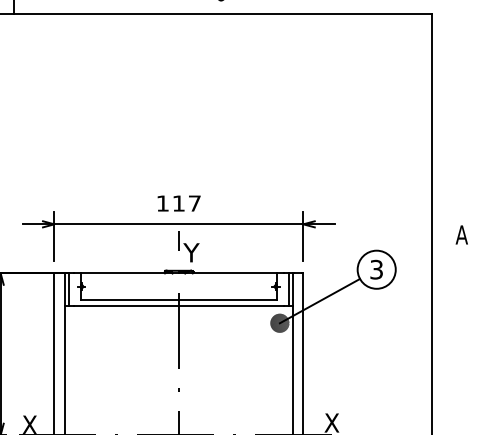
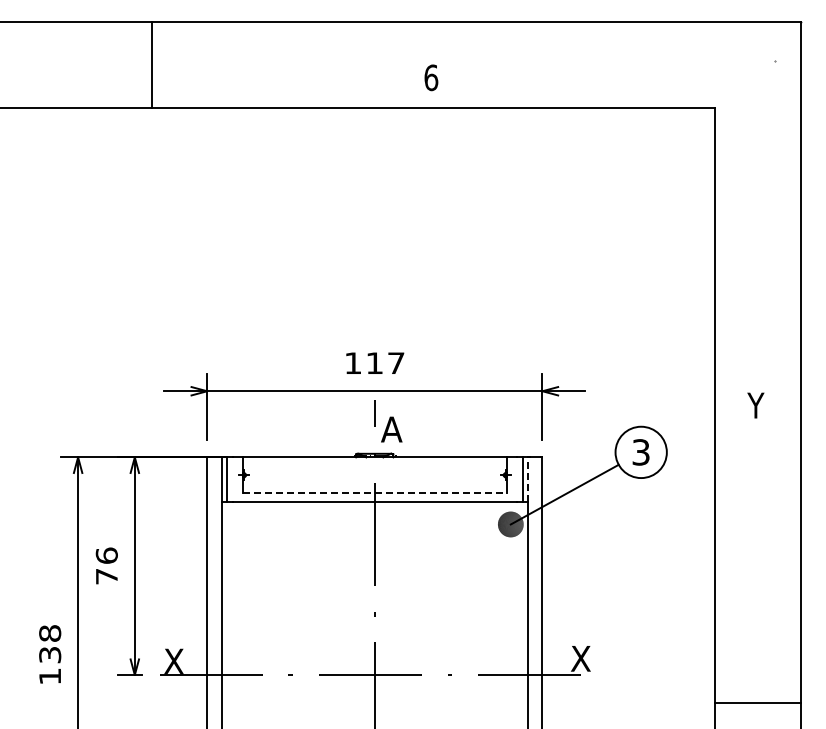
text: (461, 234) -> (755, 405), A -> Y
text: (191, 252) -> (391, 429), Y -> A
line: (293, 289) -> (528, 479), solid -> dashed
line: (178, 300) -> (374, 493), solid -> dashed

